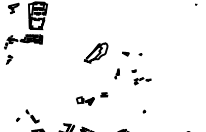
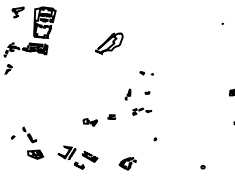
part: (96, 53) -> (109, 43), moved
part: (131, 53) -> (146, 73), size x0.62
part: (142, 80) -> (142, 111), moved
part: (84, 101) -> (89, 122), size x0.71

